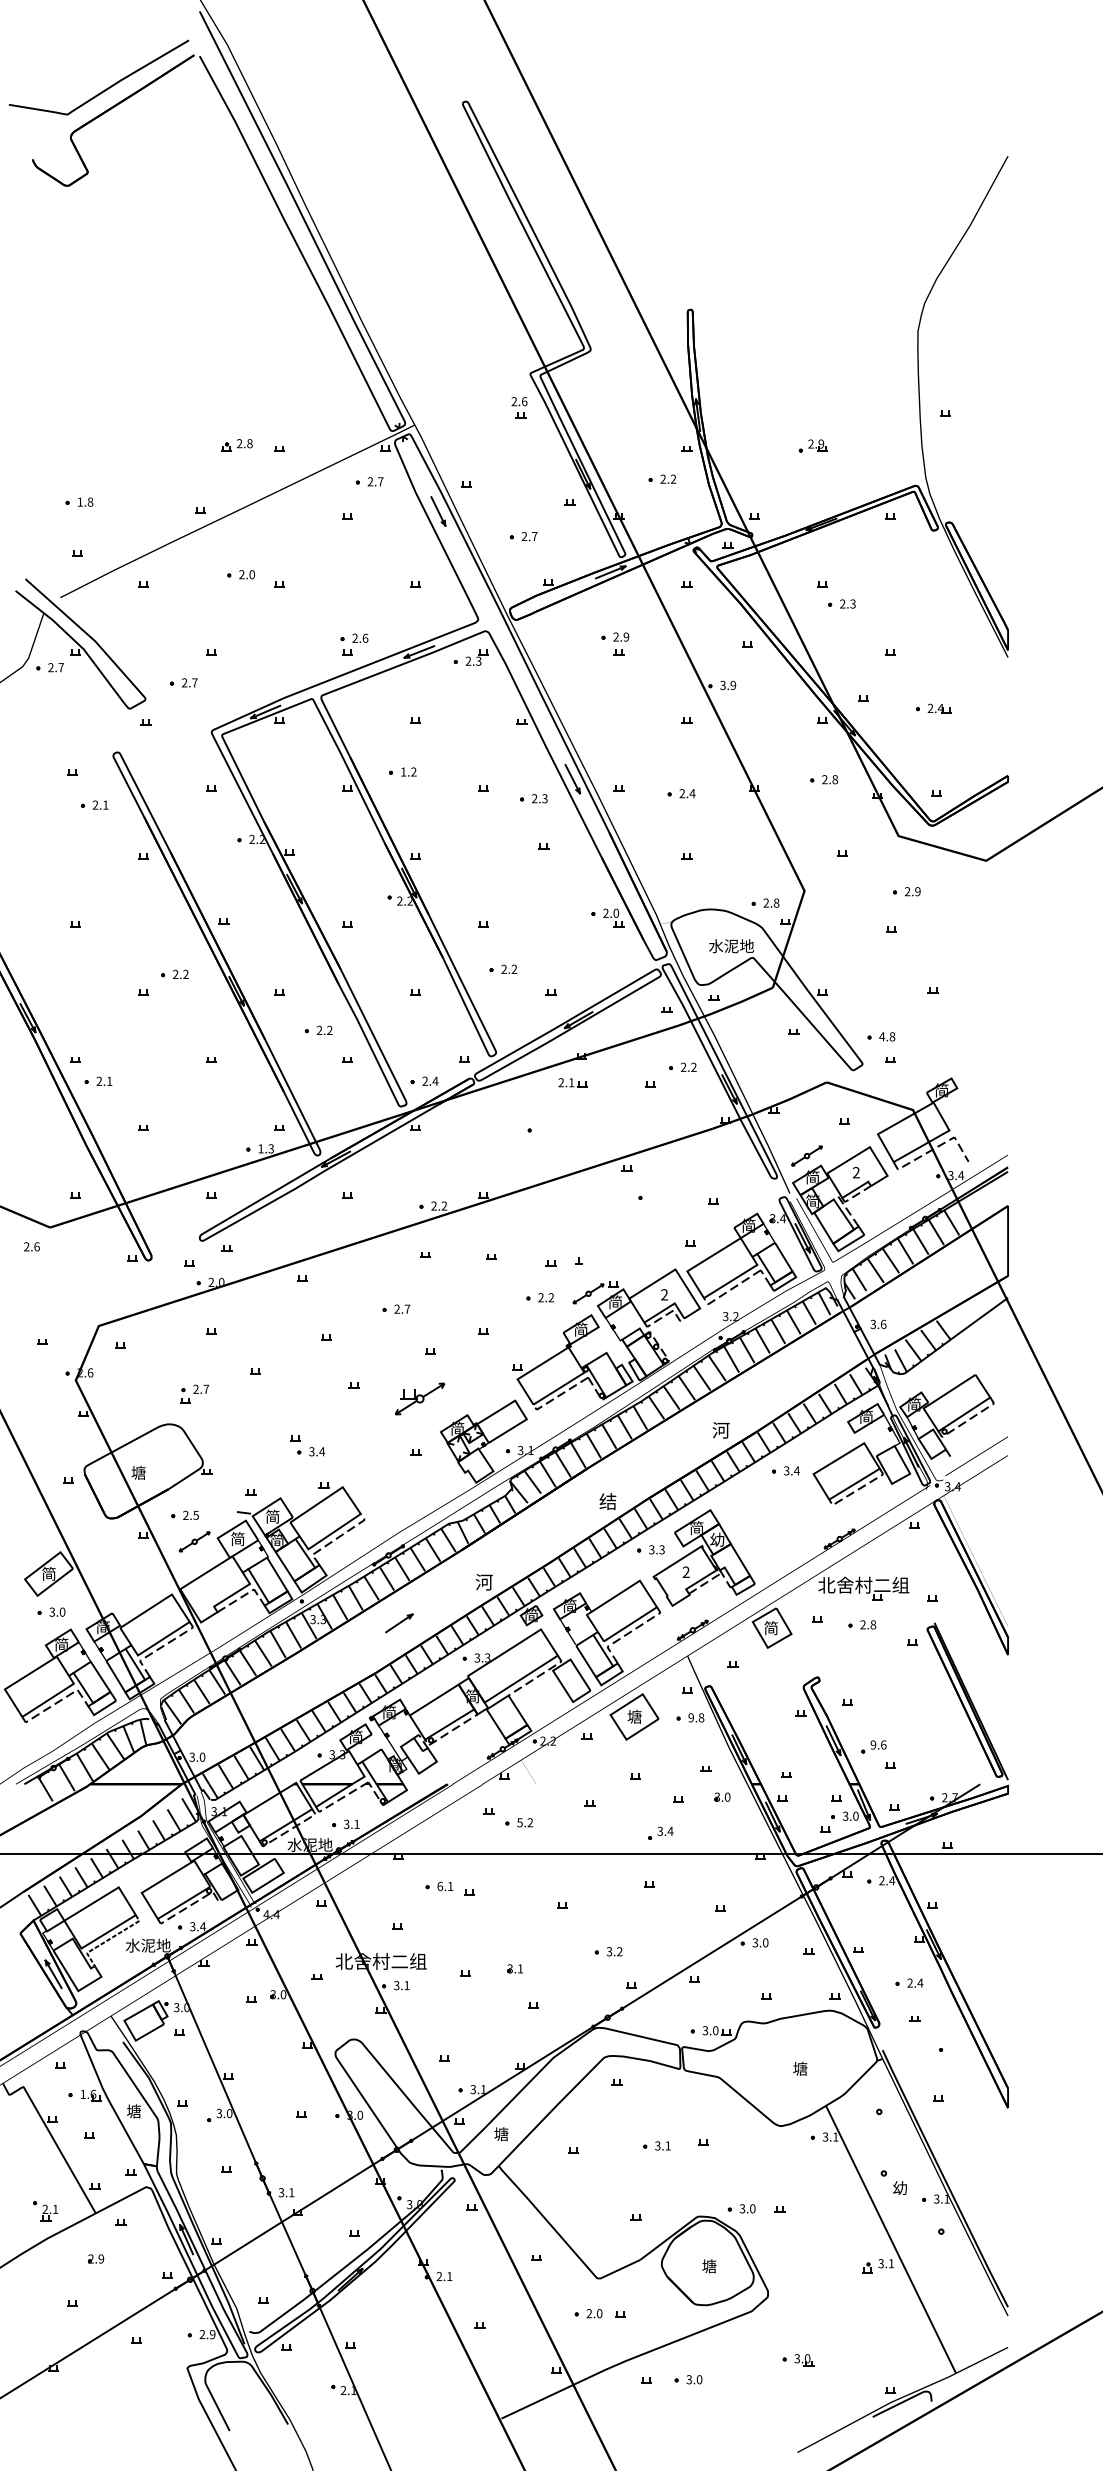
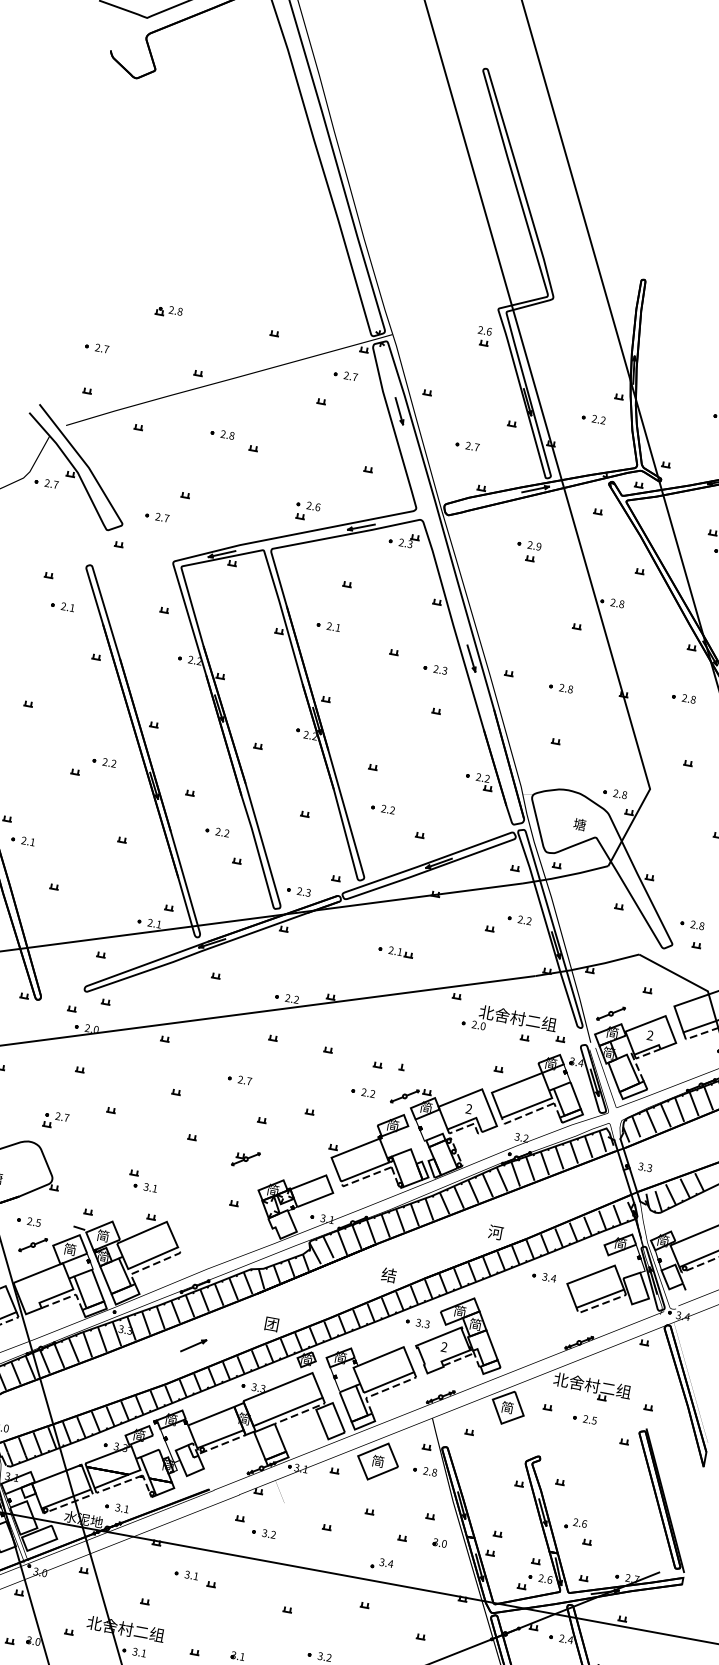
part: (236, 445) -> (168, 311), moved
text: (85, 501) -> (102, 348), 1.8 -> 2.7
text: (252, 575) -> (232, 436), 2.0 -> 2.8
text: (728, 685) -> (617, 603), 3.9 -> 2.8
text: (408, 771) -> (333, 626), 1.2 -> 2.1
text: (692, 793) -> (570, 689), 2.4 -> 2.8
text: (616, 912) -> (487, 778), 2.0 -> 2.2
text: (731, 946) -> (579, 824), 水泥地 -> 塘
text: (882, 1036) -> (693, 924), 4.8 -> 2.8
text: (435, 1080) -> (308, 892), 2.4 -> 2.3
part: (572, 1082) -> (400, 951), moved
text: (265, 1148) -> (154, 923), 1.3 -> 2.1
part: (704, 1186) -> (519, 1023), added
text: (883, 1323) -> (649, 1167), 3.6 -> 3.3
part: (419, 1398) -> (245, 1158), size x0.62
text: (322, 1451) -> (155, 1188), 3.4 -> 3.1
text: (717, 1539) -> (475, 1324), 幼 -> 简
text: (483, 1582) -> (271, 1324), 河 -> 团
text: (873, 1624) -> (594, 1420), 2.8 -> 2.5
text: (634, 1716) -> (378, 1461), 塘 -> 简
text: (690, 1717) -> (425, 1470), 9.8 -> 2.8
text: (548, 1740) -> (301, 1468), 2.2 -> 3.1
text: (873, 1745) -> (575, 1522), 9.6 -> 2.6
text: (850, 1815) -> (545, 1578), 3.0 -> 2.6
text: (519, 1821) -> (264, 1532), 5.2 -> 3.2
text: (440, 1885) -> (187, 1573), 6.1 -> 3.1
text: (271, 1914) -> (40, 1572), 4.4 -> 3.0

